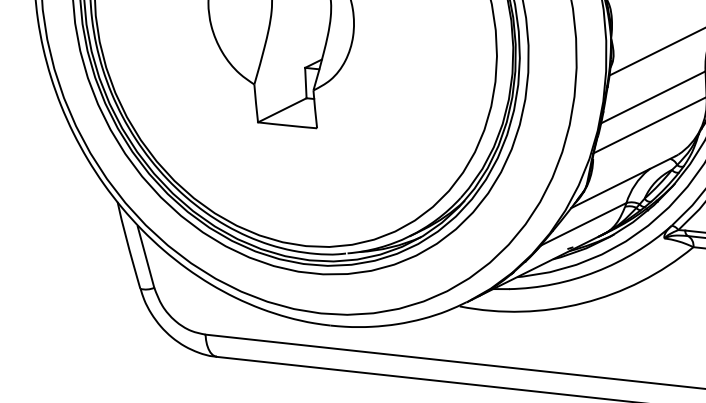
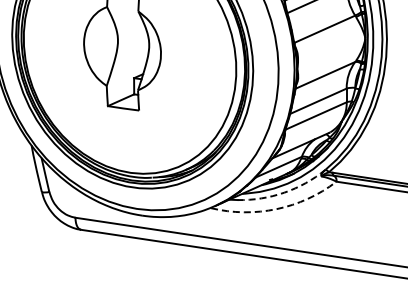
arc: (596, 271) -> (284, 192), solid -> dashed
arc: (582, 303) -> (276, 209), solid -> dashed

